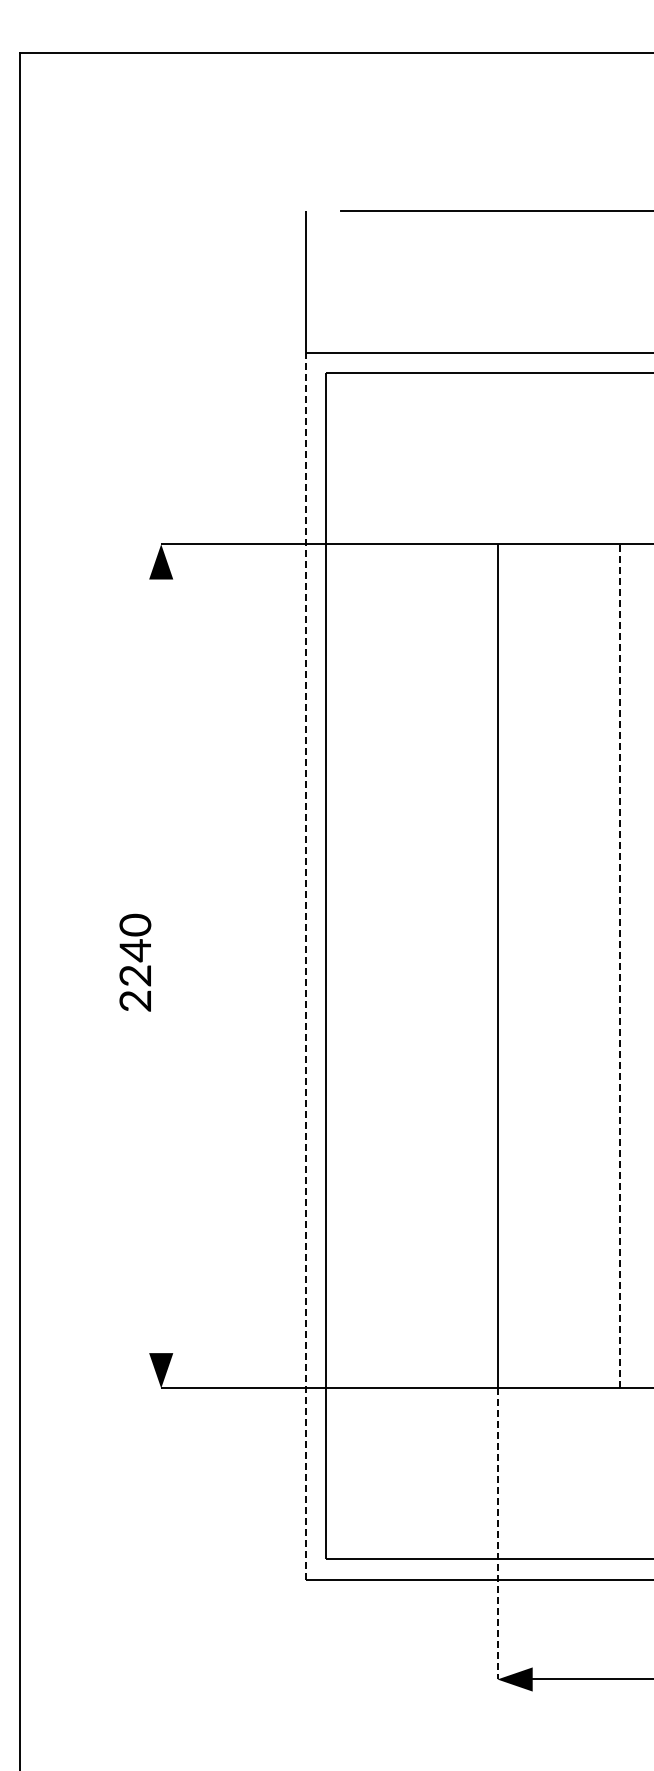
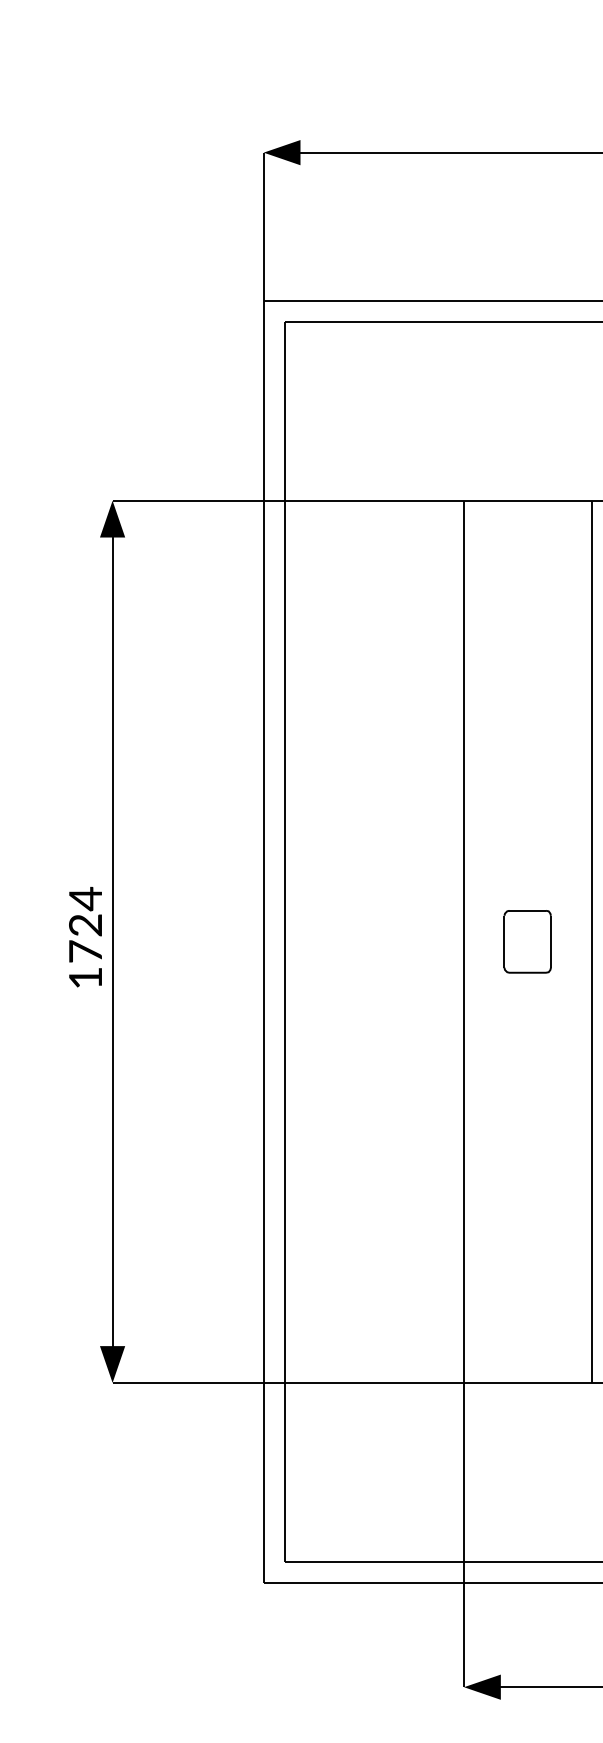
fill: (323, 211) -> (282, 152), added
text: (135, 962) -> (85, 937), 2240 -> 1724
part: (558, 965) -> (527, 940), added
line: (161, 966) -> (112, 941), added
line: (305, 966) -> (263, 941), dashed -> solid
line: (619, 966) -> (591, 941), dashed -> solid
line: (497, 1533) -> (464, 1534), dashed -> solid

